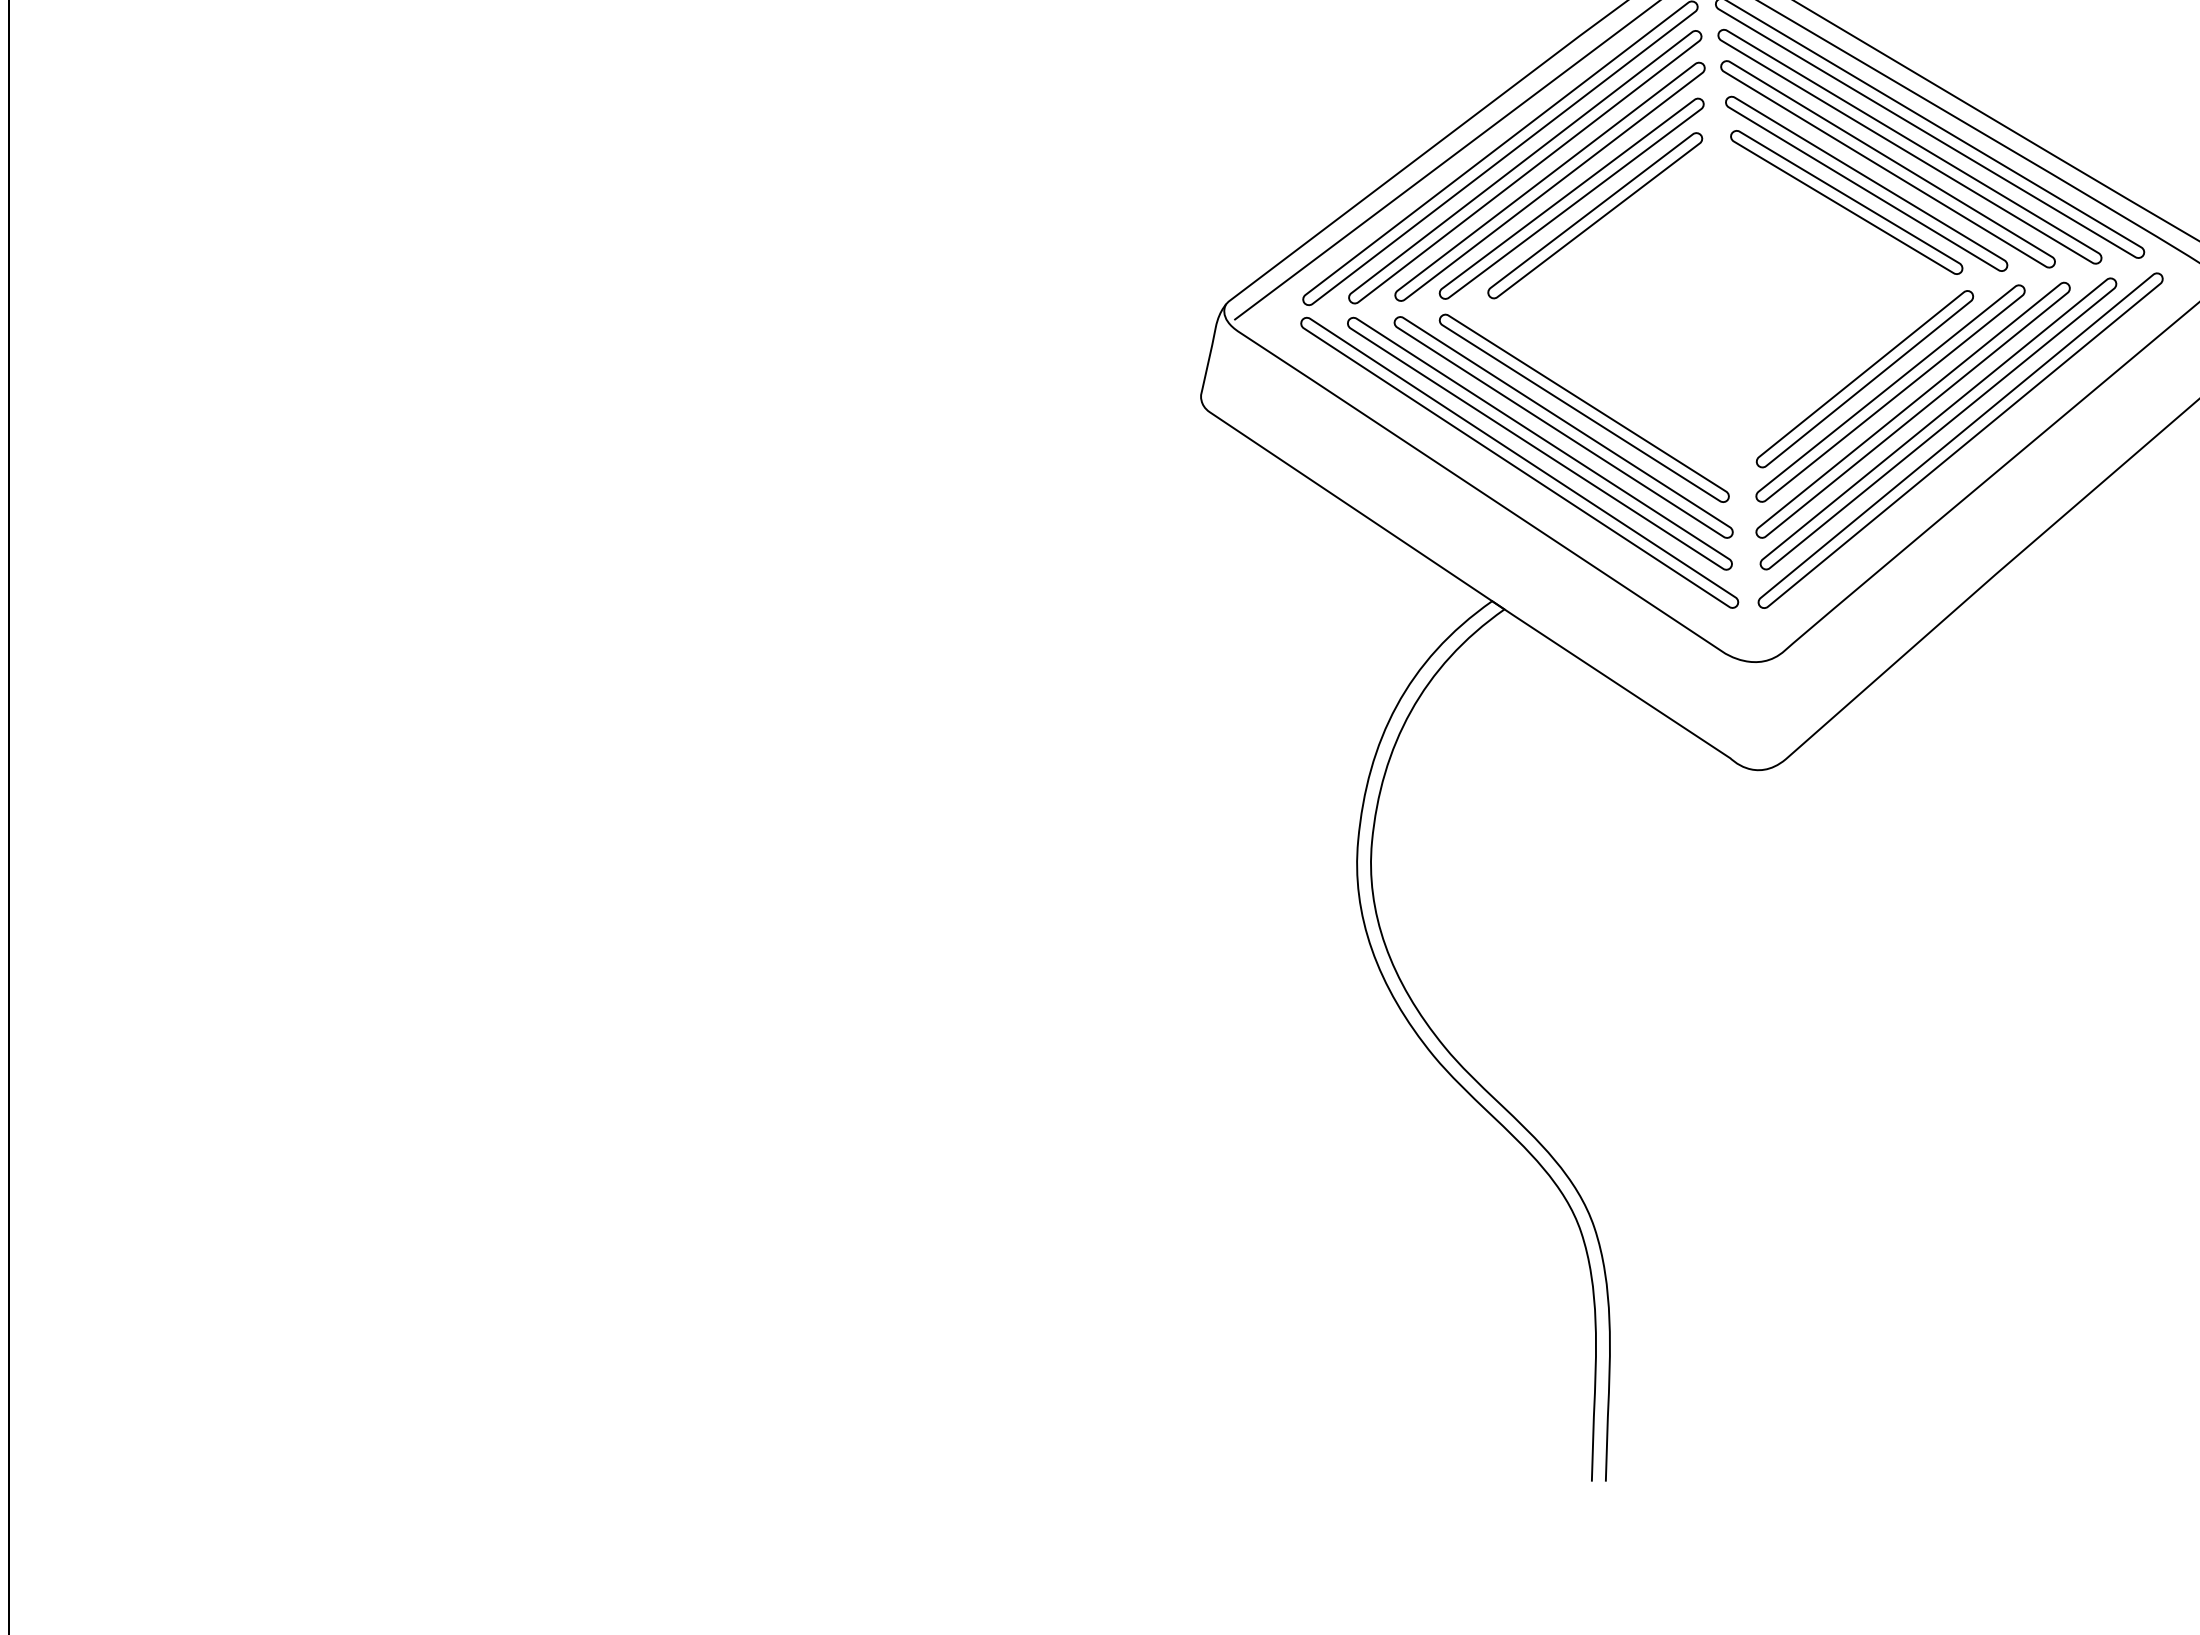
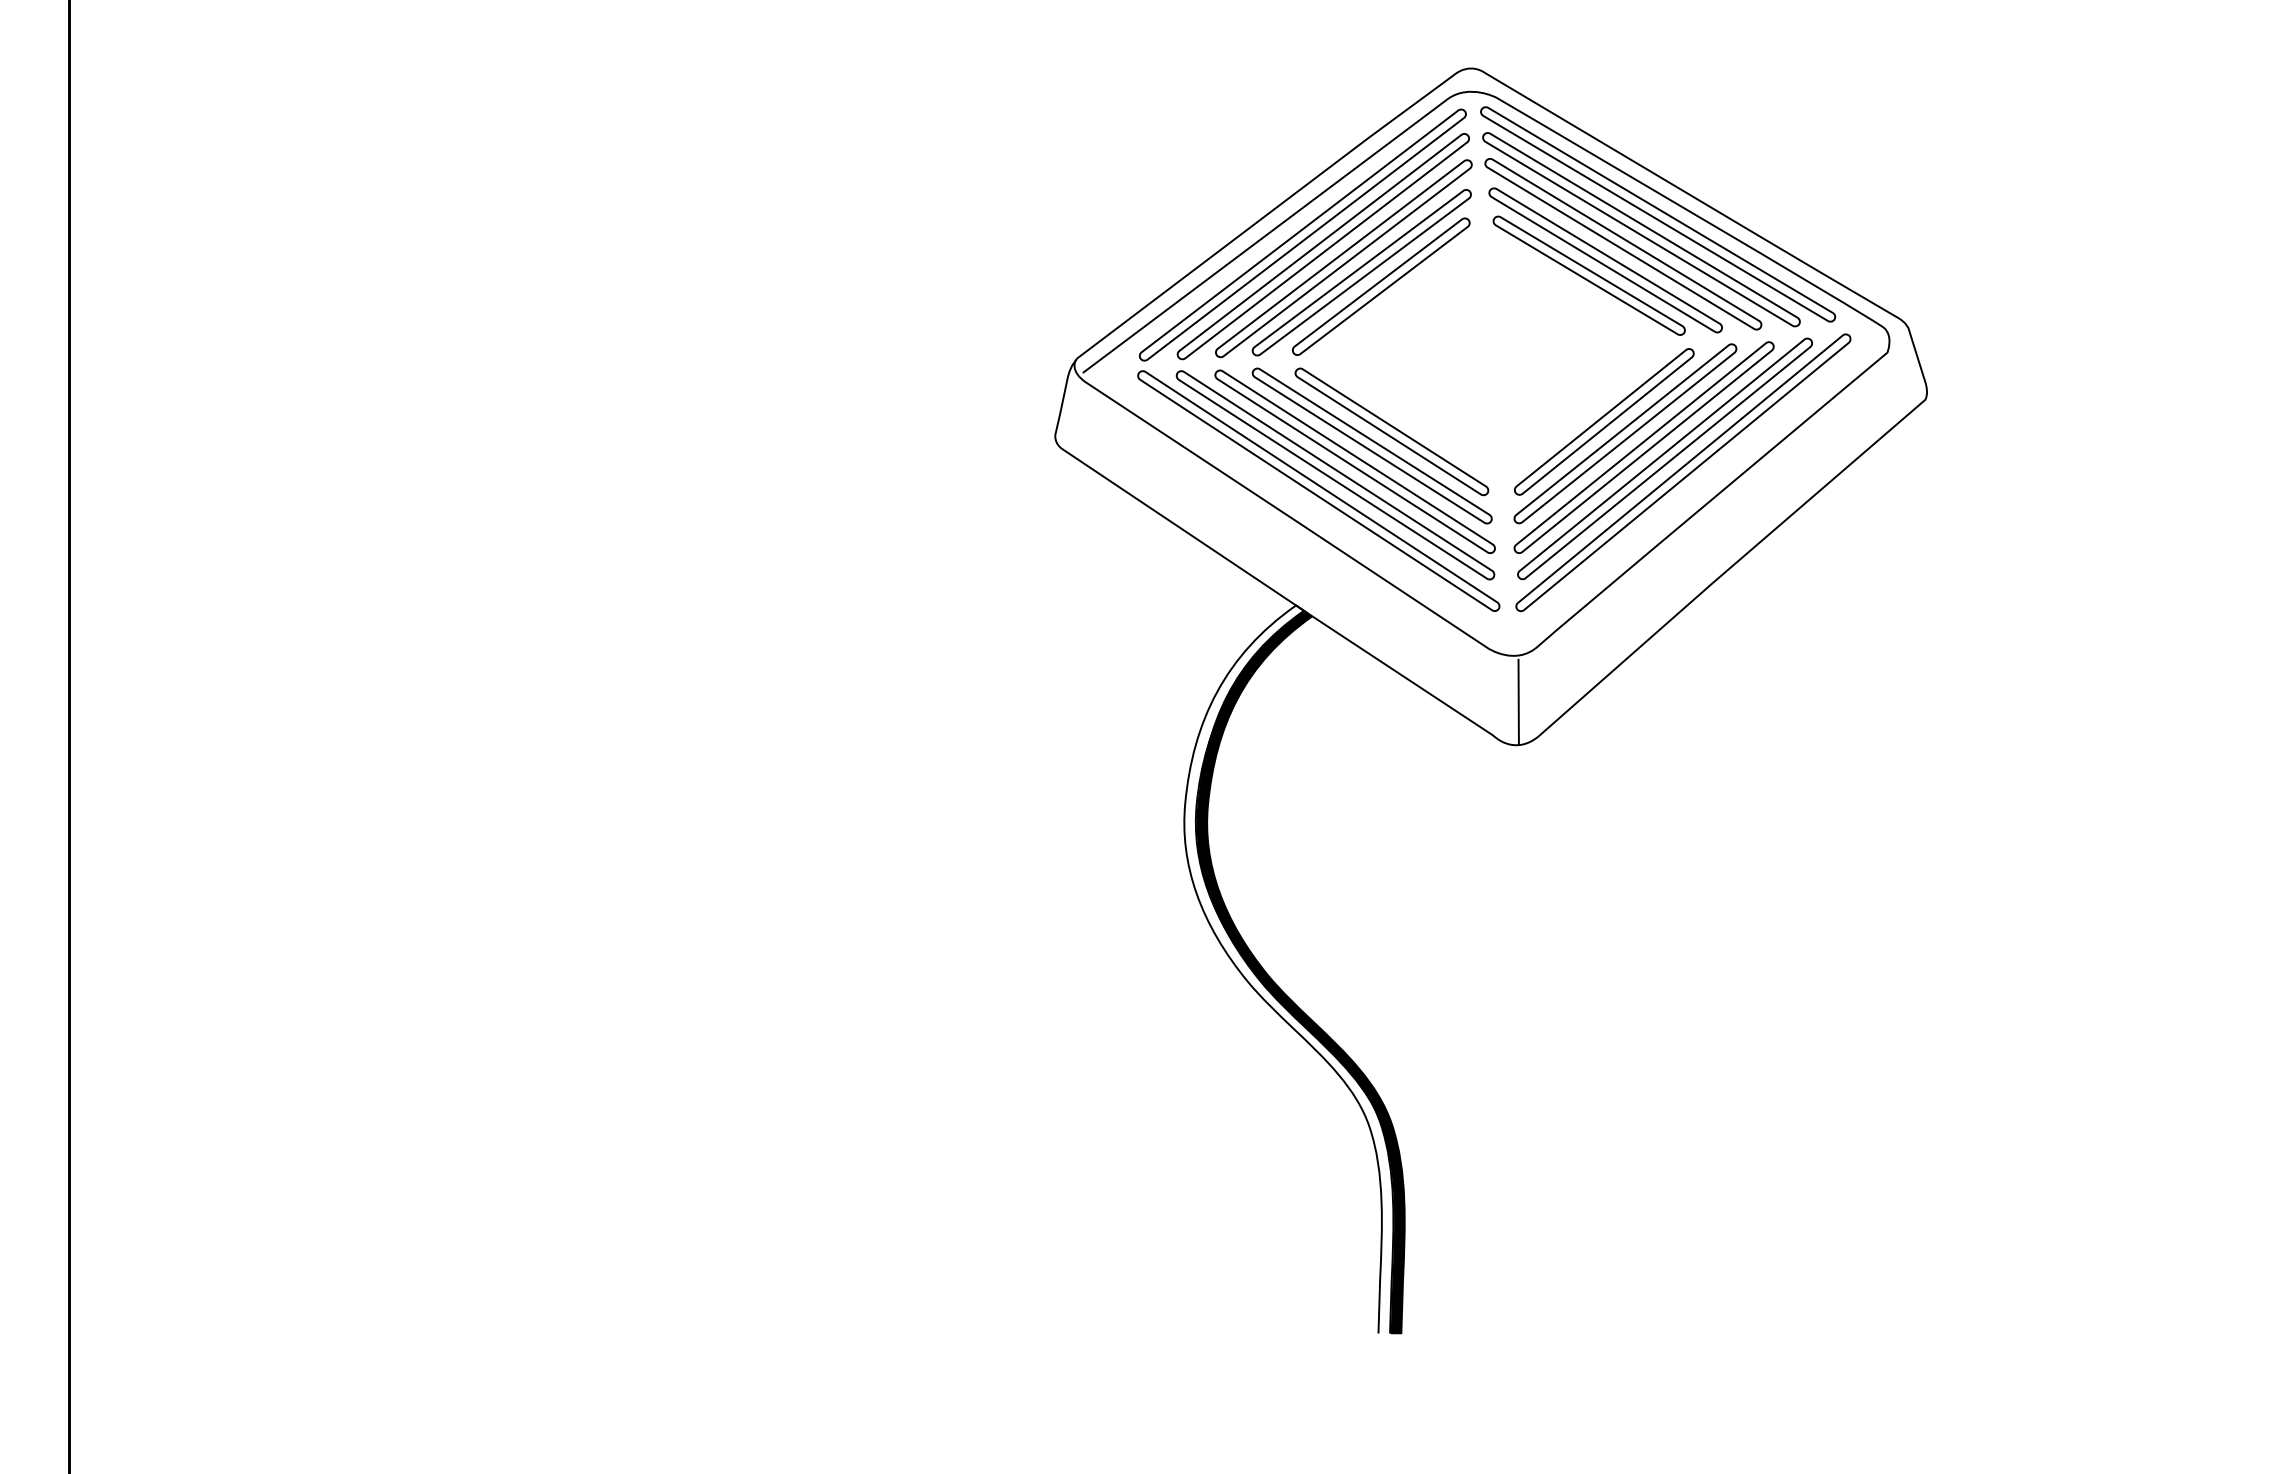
part: (1607, 390) -> (1391, 431), added
line: (1761, 717) -> (1518, 701), added
fill: (1497, 1045) -> (1300, 972), added

